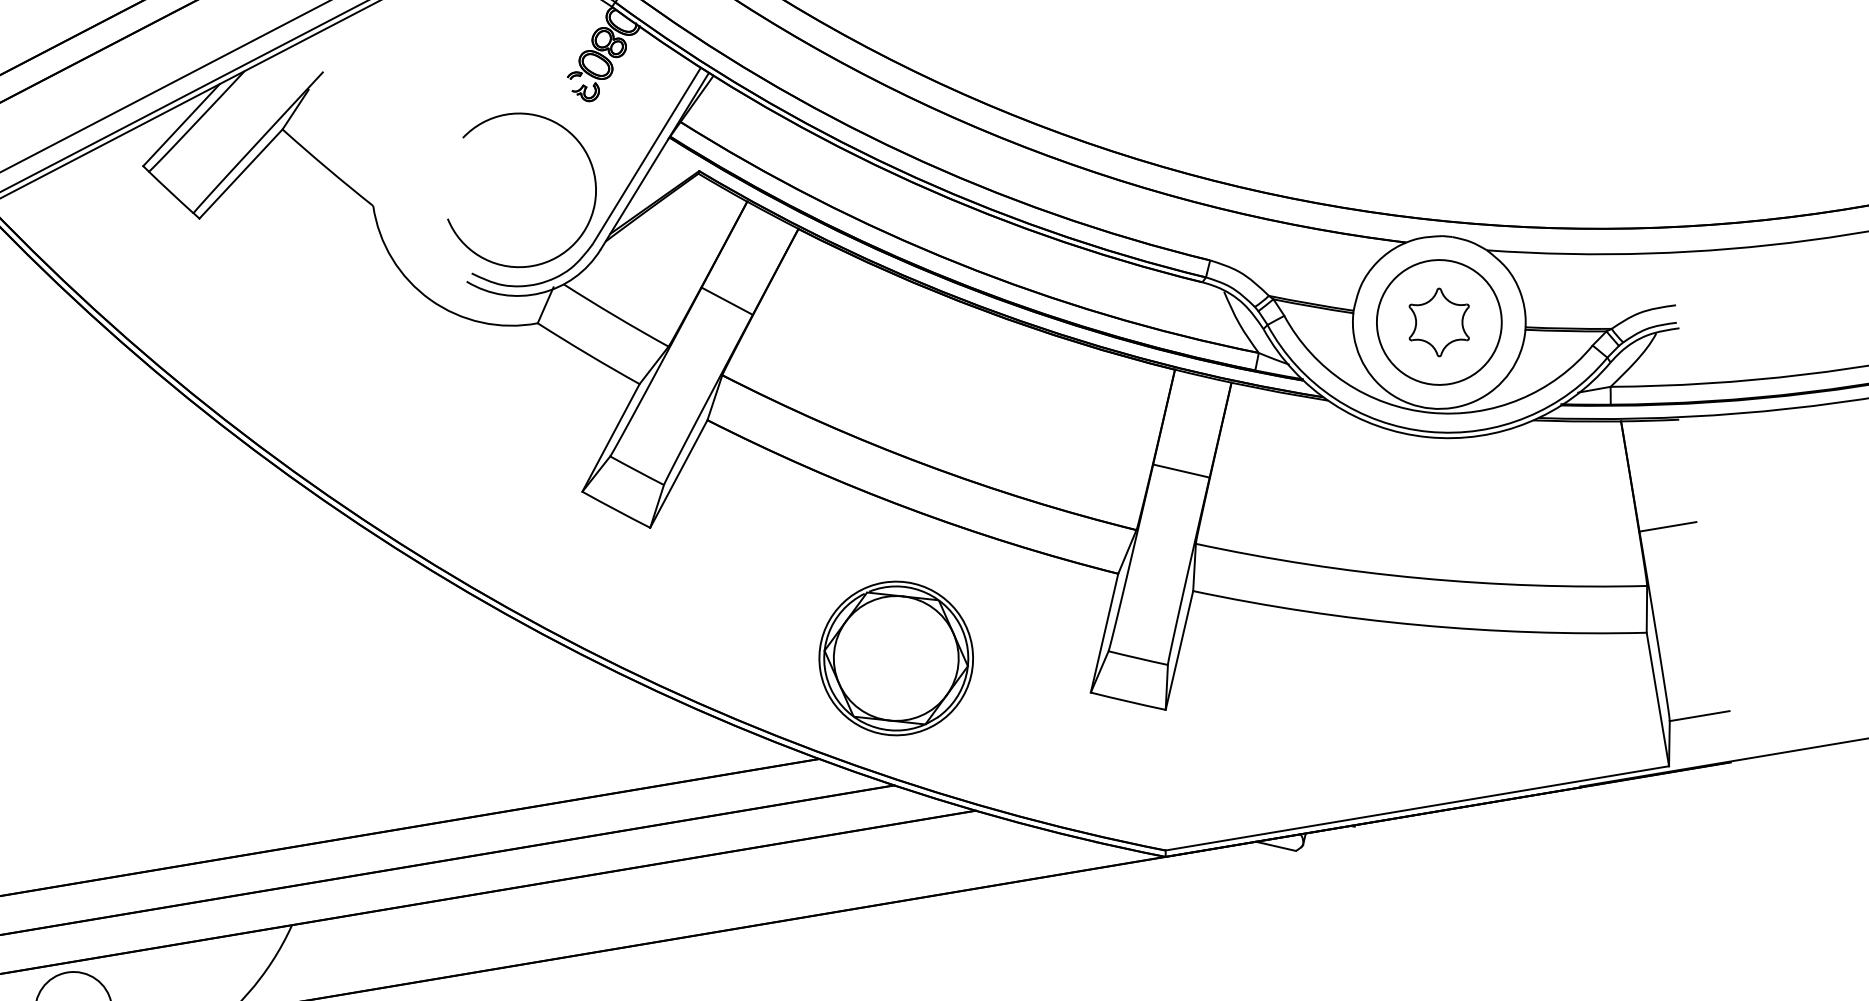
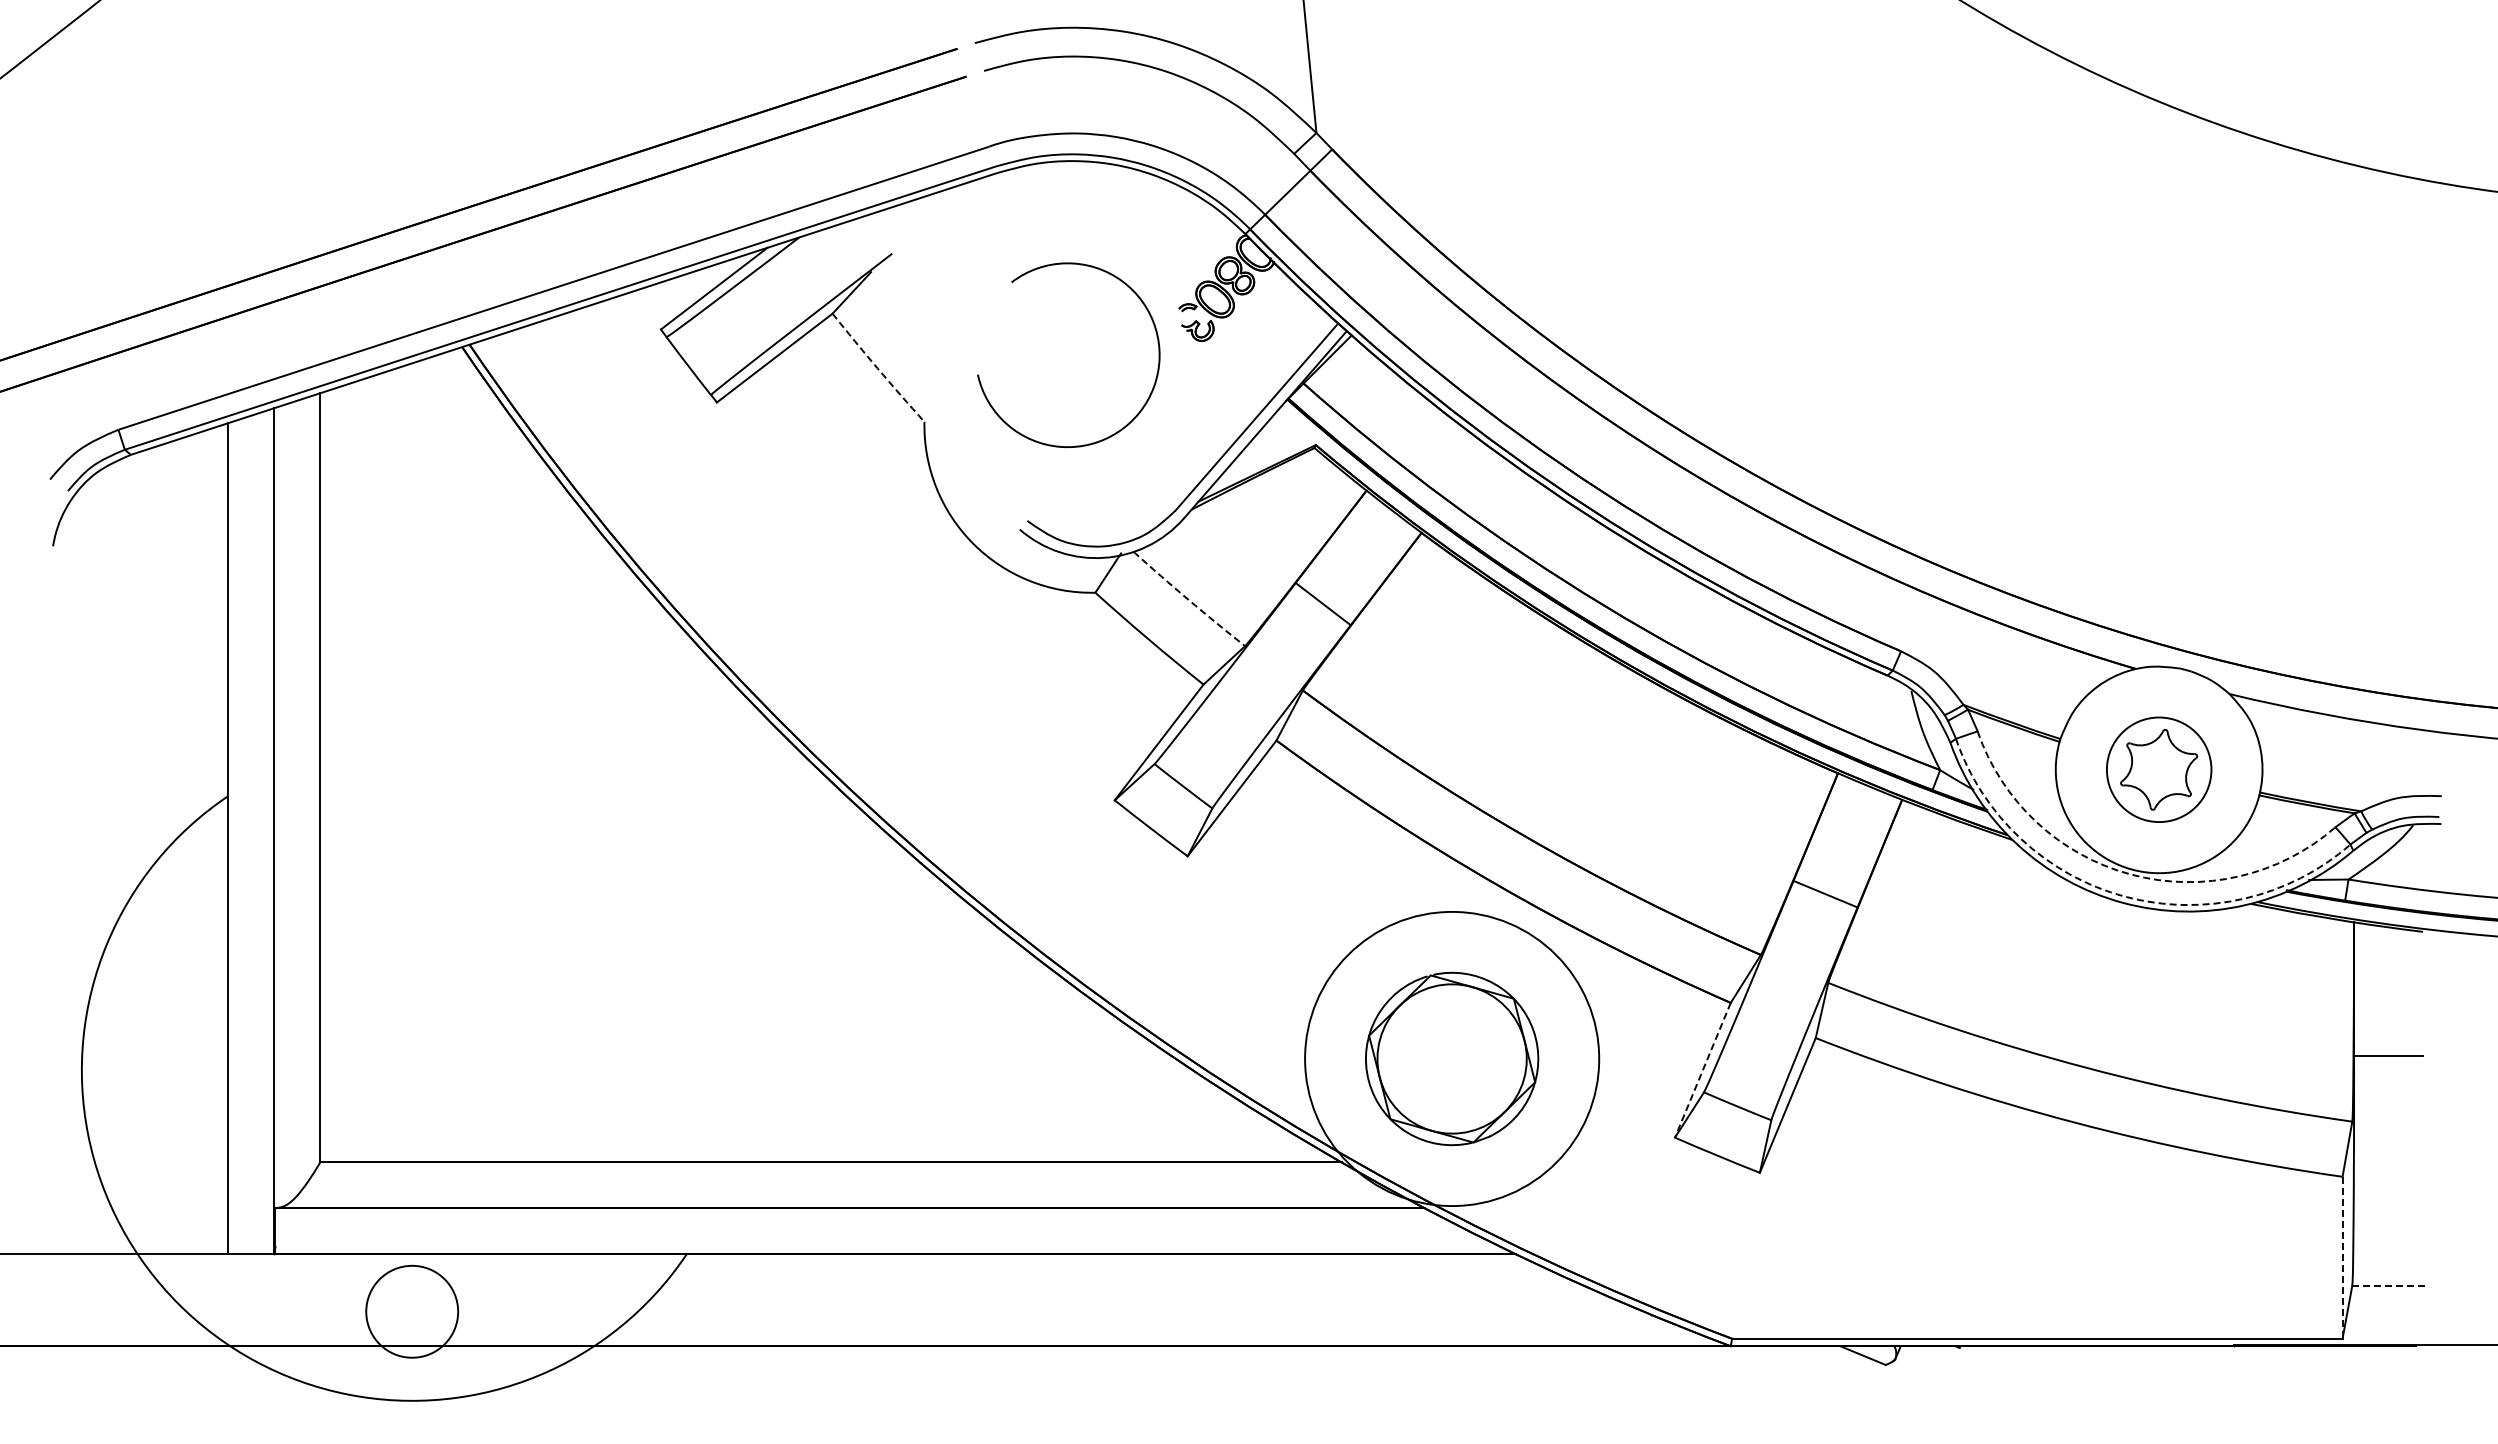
arc: (327, 168) -> (877, 368), solid -> dashed
arc: (594, 188) -> (1157, 367), moved
arc: (615, 316) -> (1188, 599), solid -> dashed
circle: (1438, 322) -> (2158, 769), size x0.7
arc: (1430, 412) -> (2131, 874), solid -> dashed
arc: (1429, 431) -> (2125, 896), solid -> dashed
line: (1104, 633) -> (1702, 1070), solid -> dashed
circle: (896, 658) -> (1452, 1058), size x1.6
line: (1657, 699) -> (2342, 1257), solid -> dashed
line: (1699, 716) -> (2388, 1285), solid -> dashed

